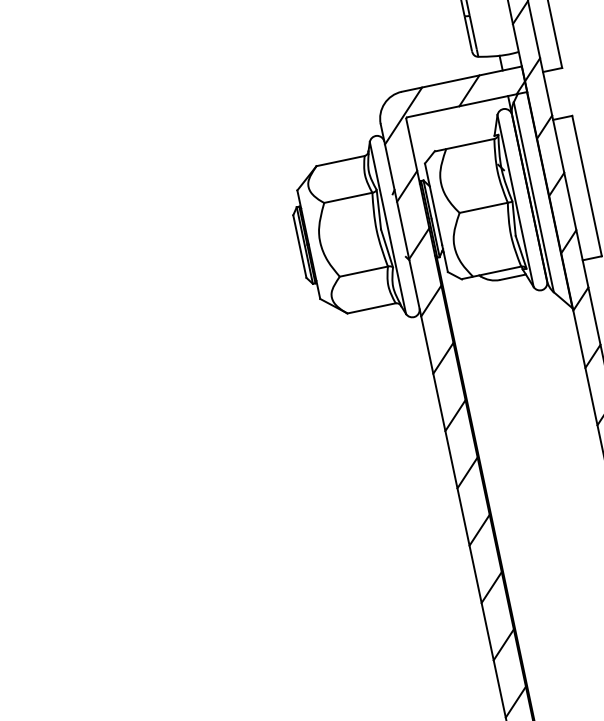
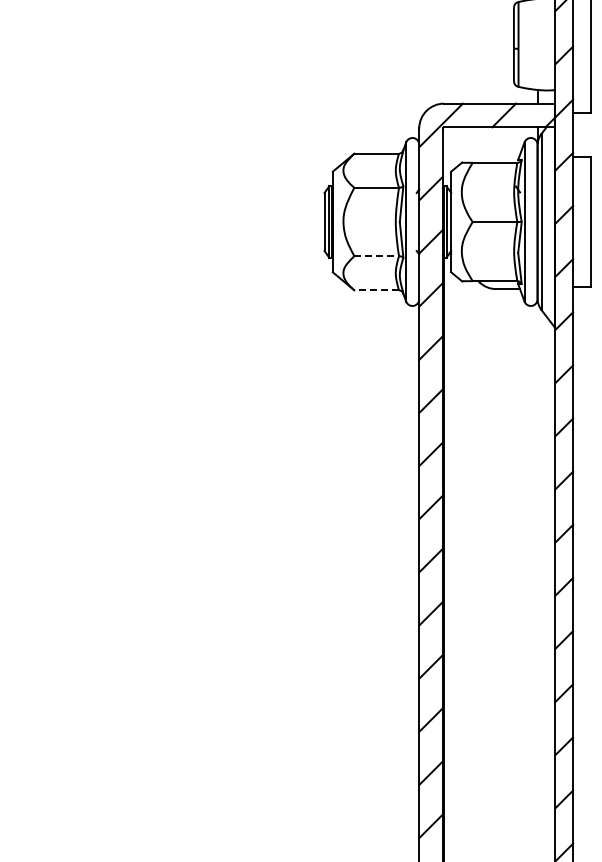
line: (364, 271) -> (377, 256), solid -> dashed
line: (371, 308) -> (376, 290), solid -> dashed

